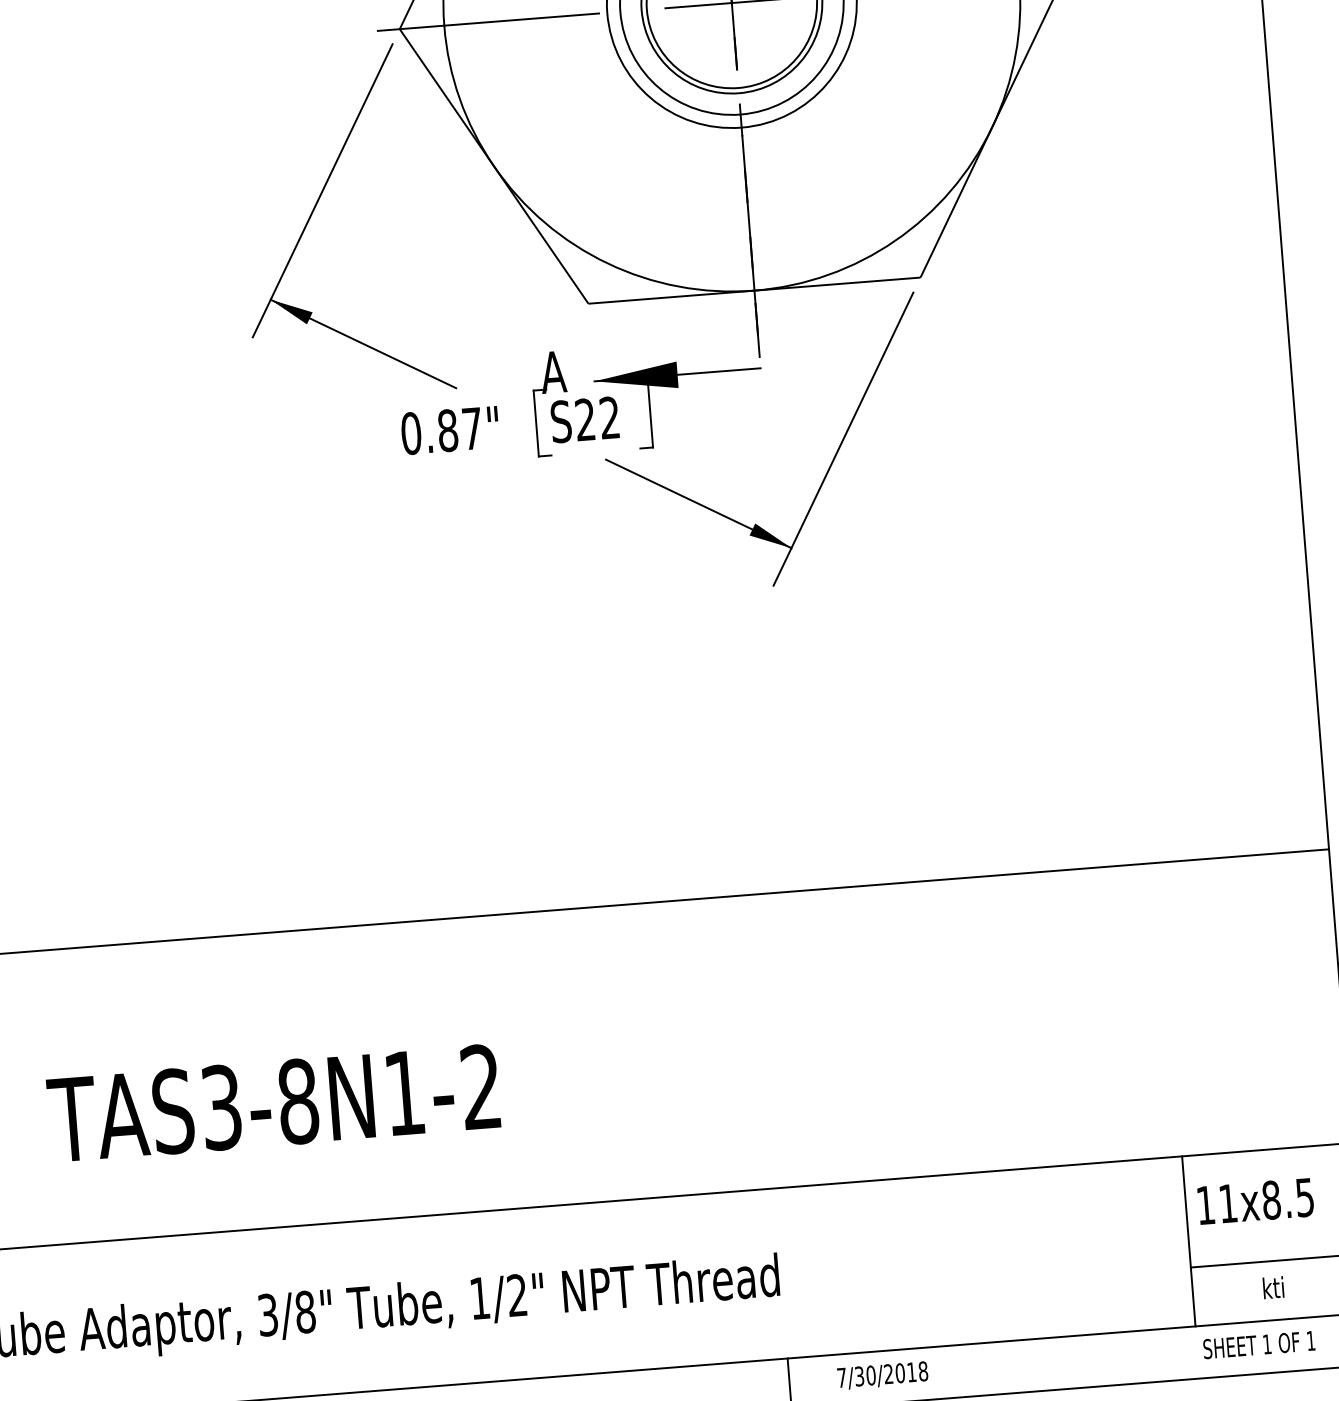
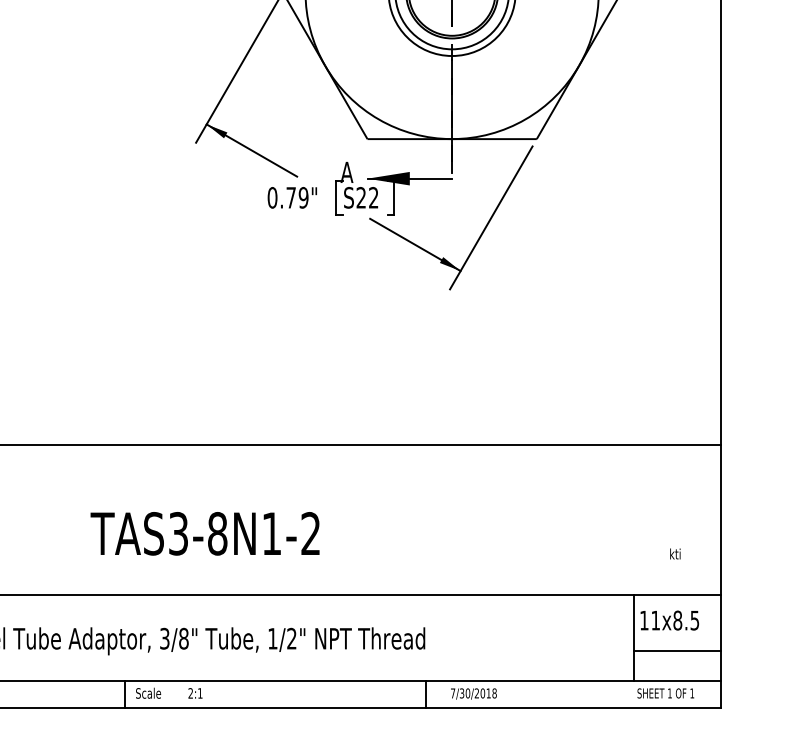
text: (460, 429) -> (297, 197), 0.87" -> 0.79"
text: (272, 1103) -> (204, 533), moved
text: (1273, 1286) -> (675, 553), moved

